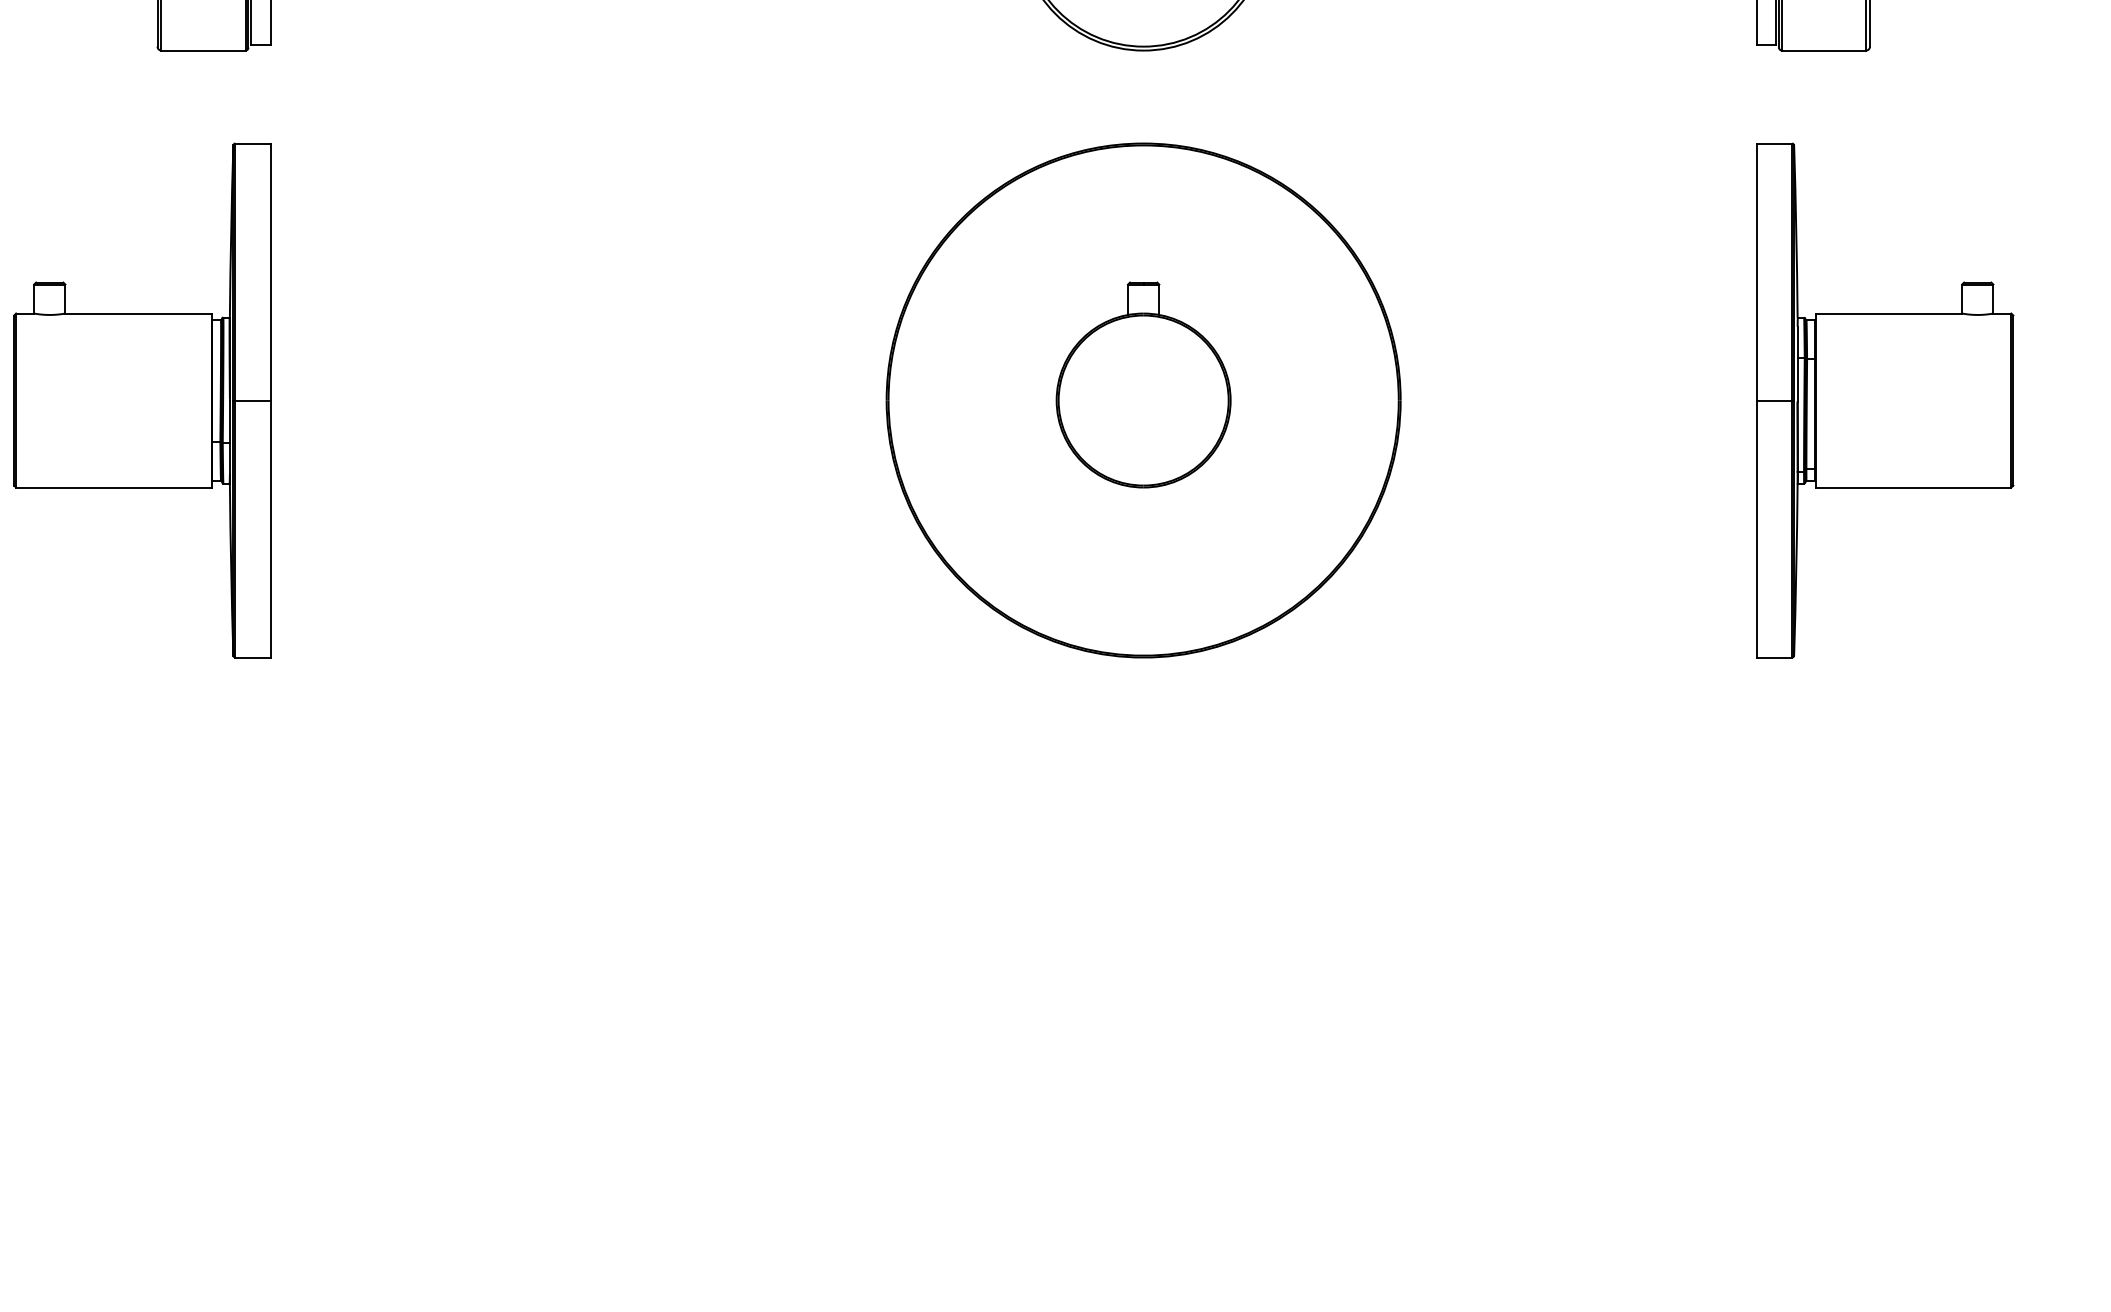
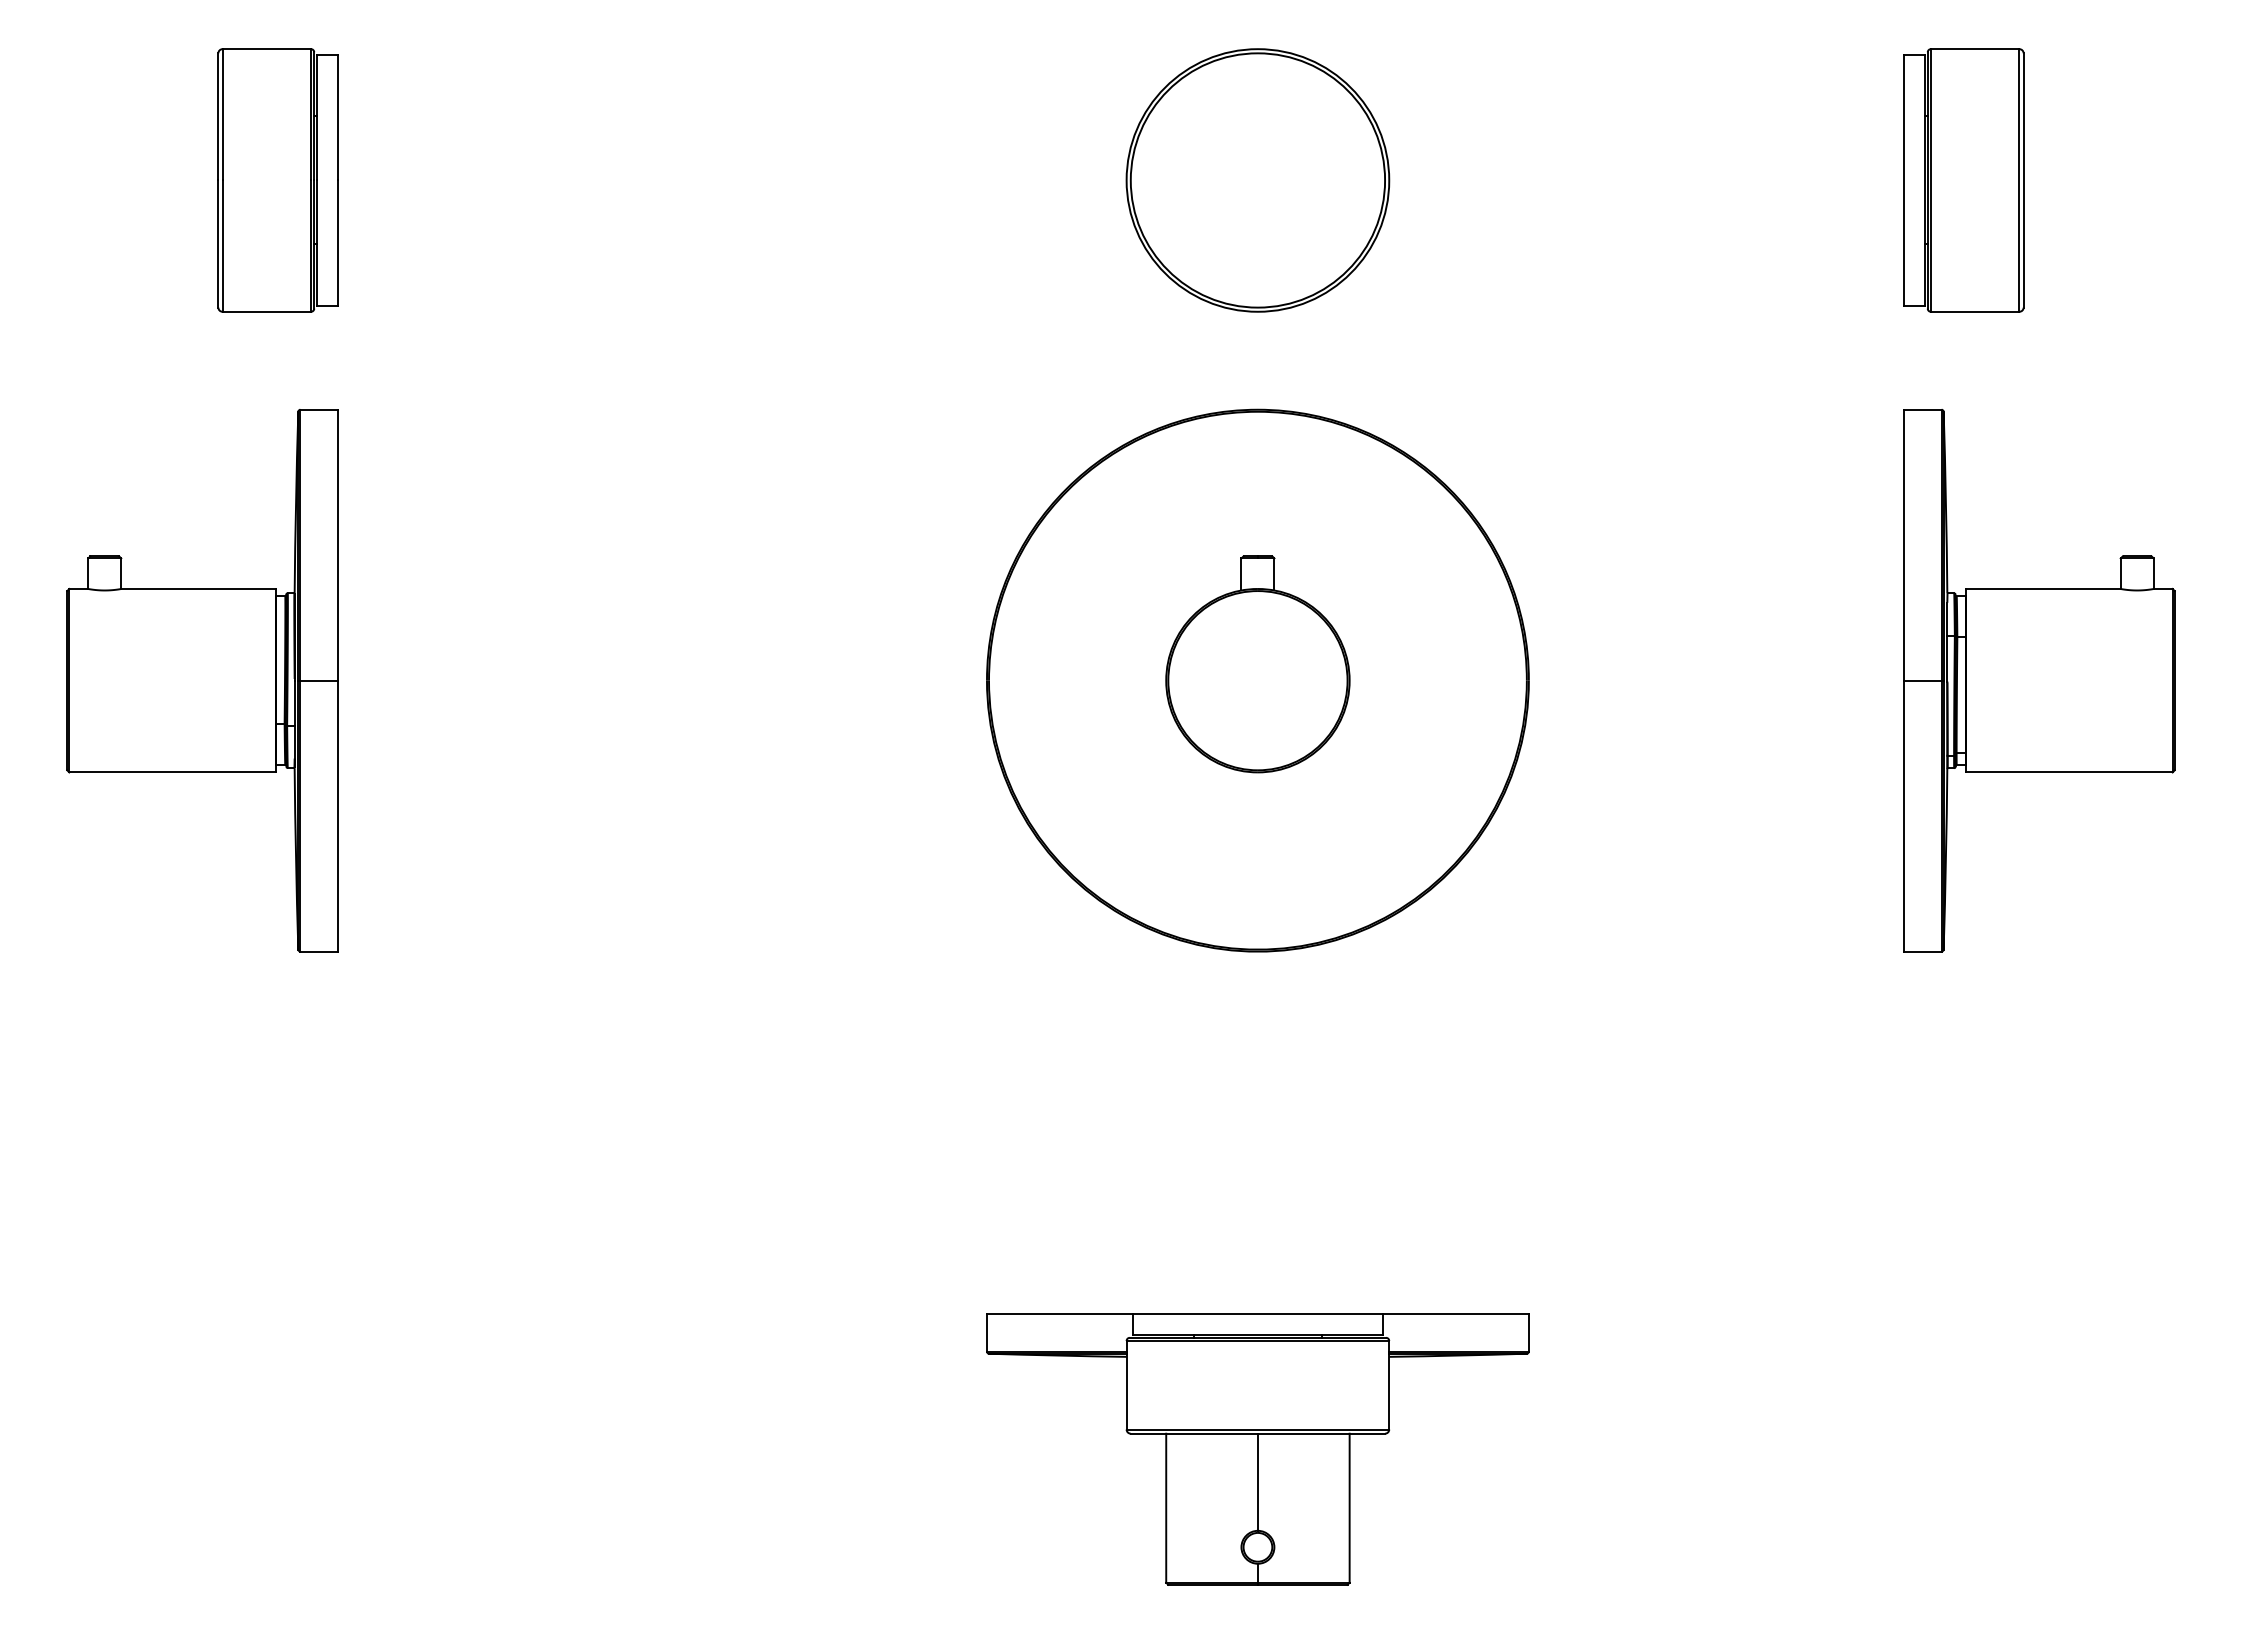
part: (1143, 1129) -> (1257, 1449), added

